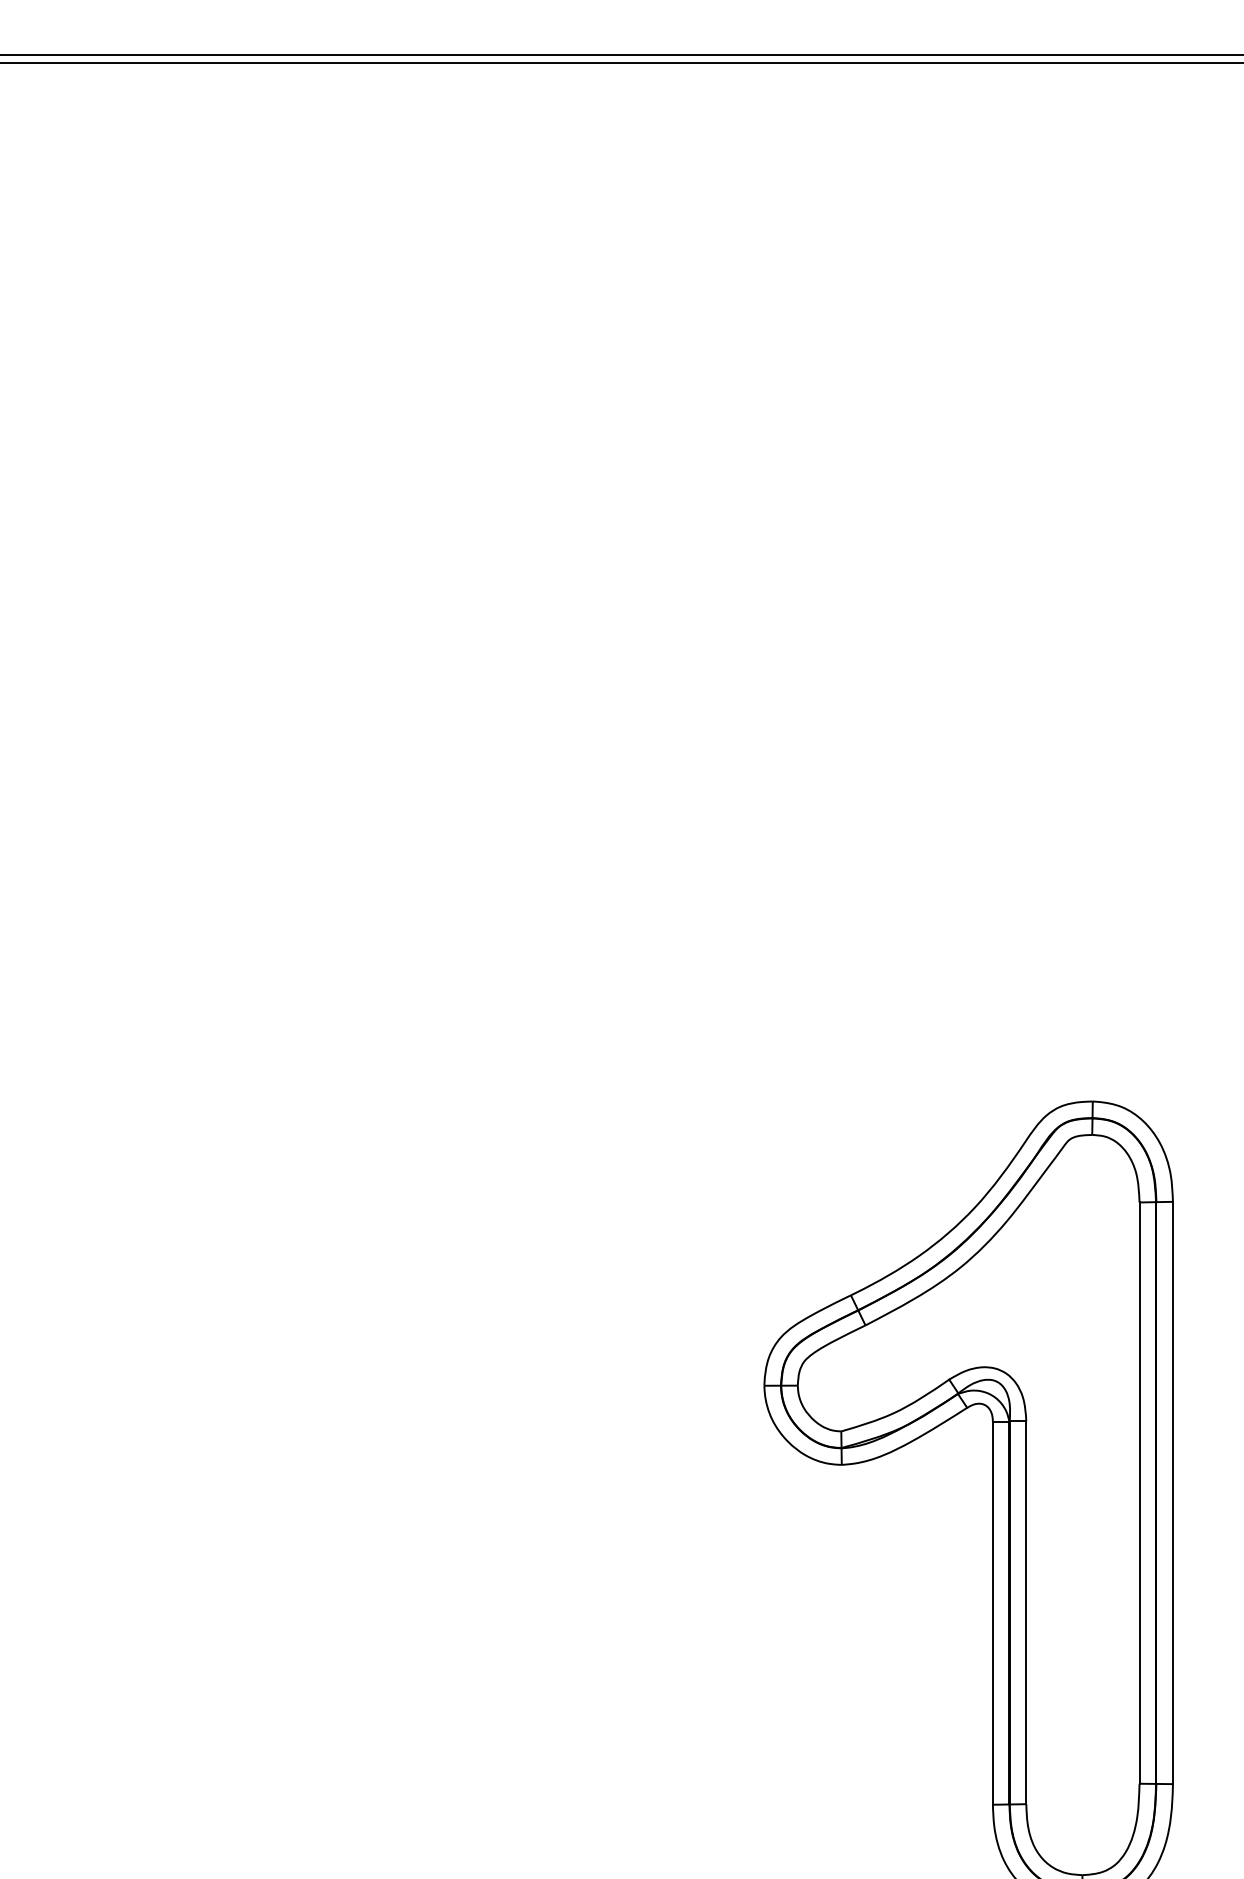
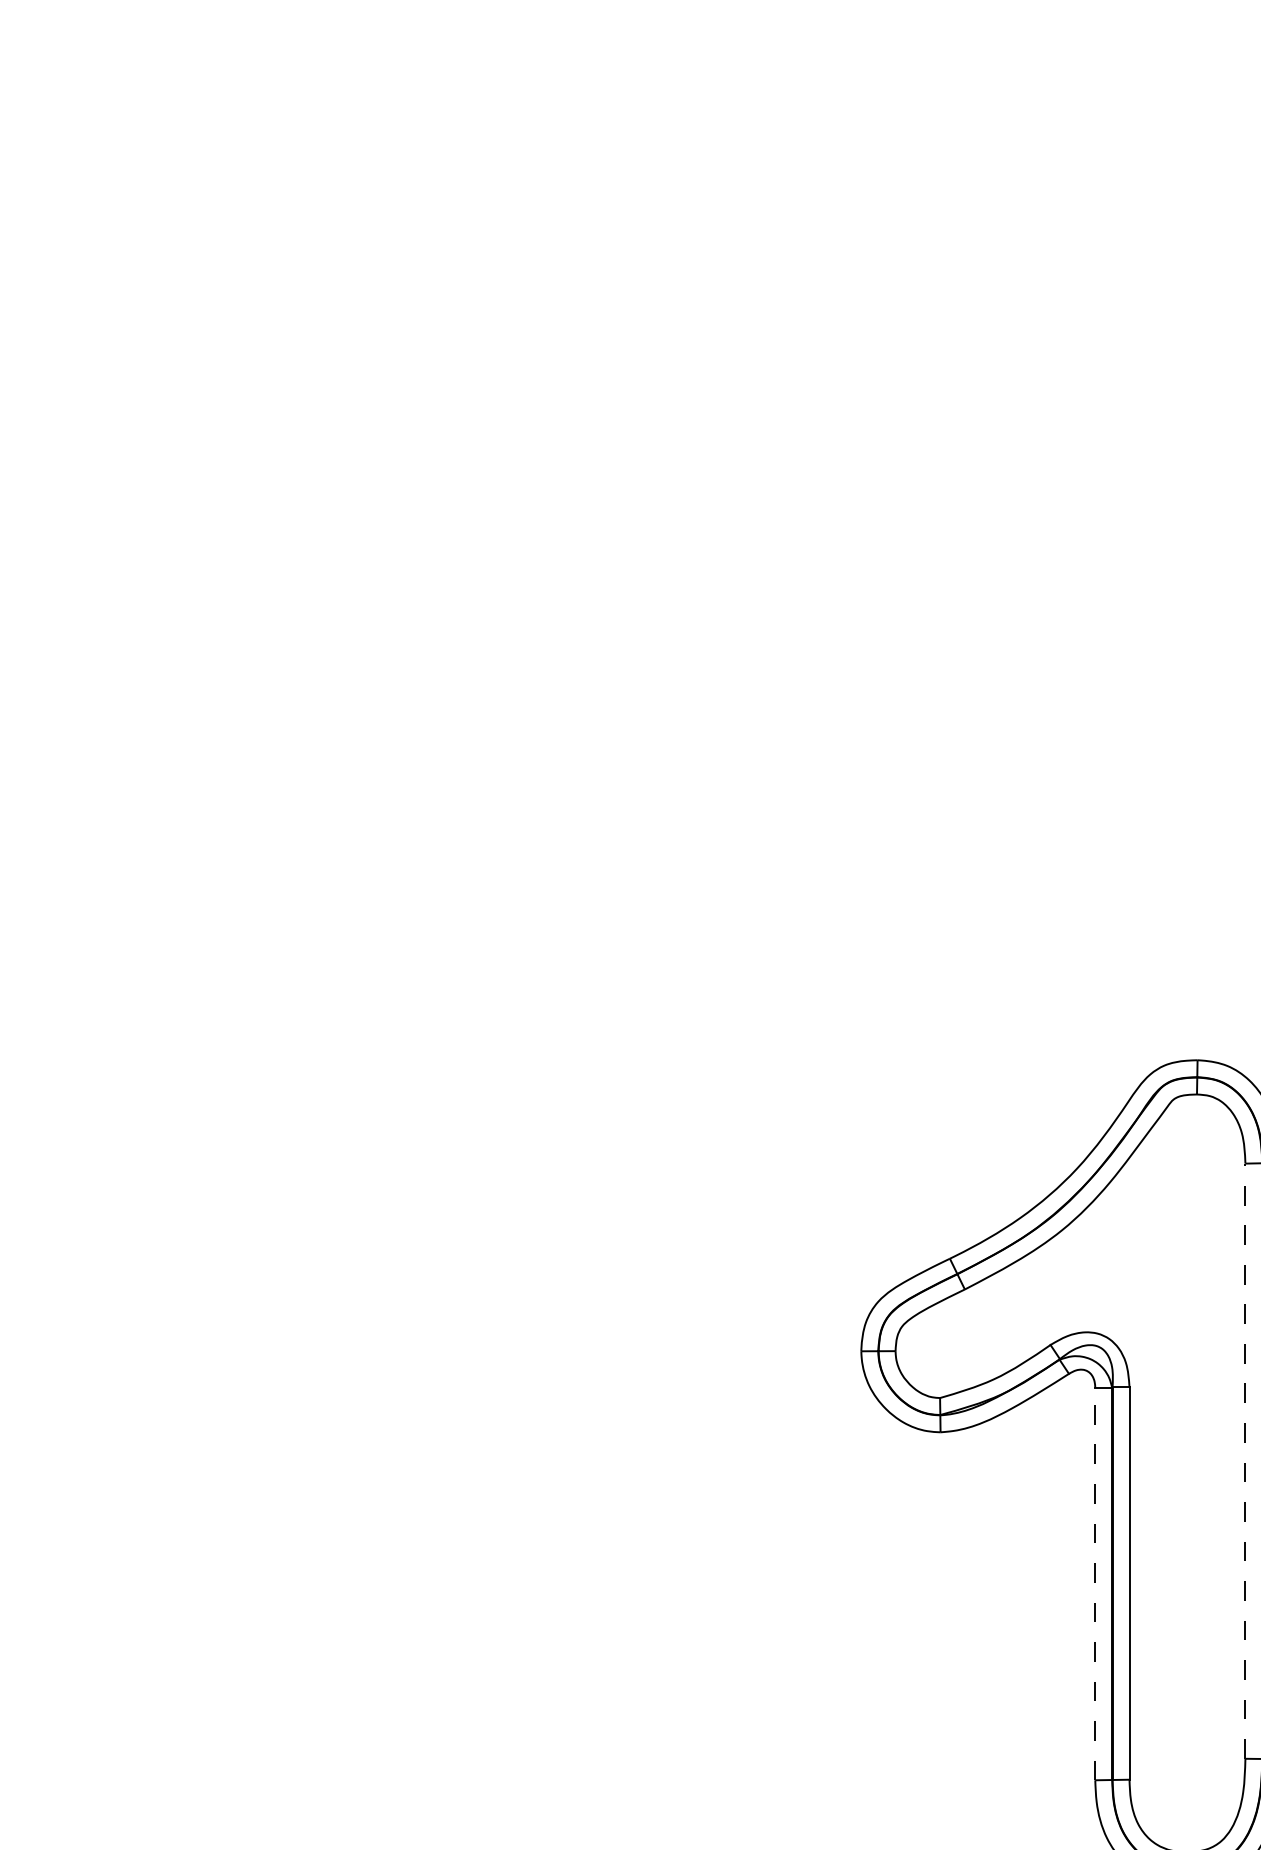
line: (1139, 1493) -> (1245, 1461), solid -> dashed
line: (992, 1613) -> (1094, 1584), solid -> dashed

